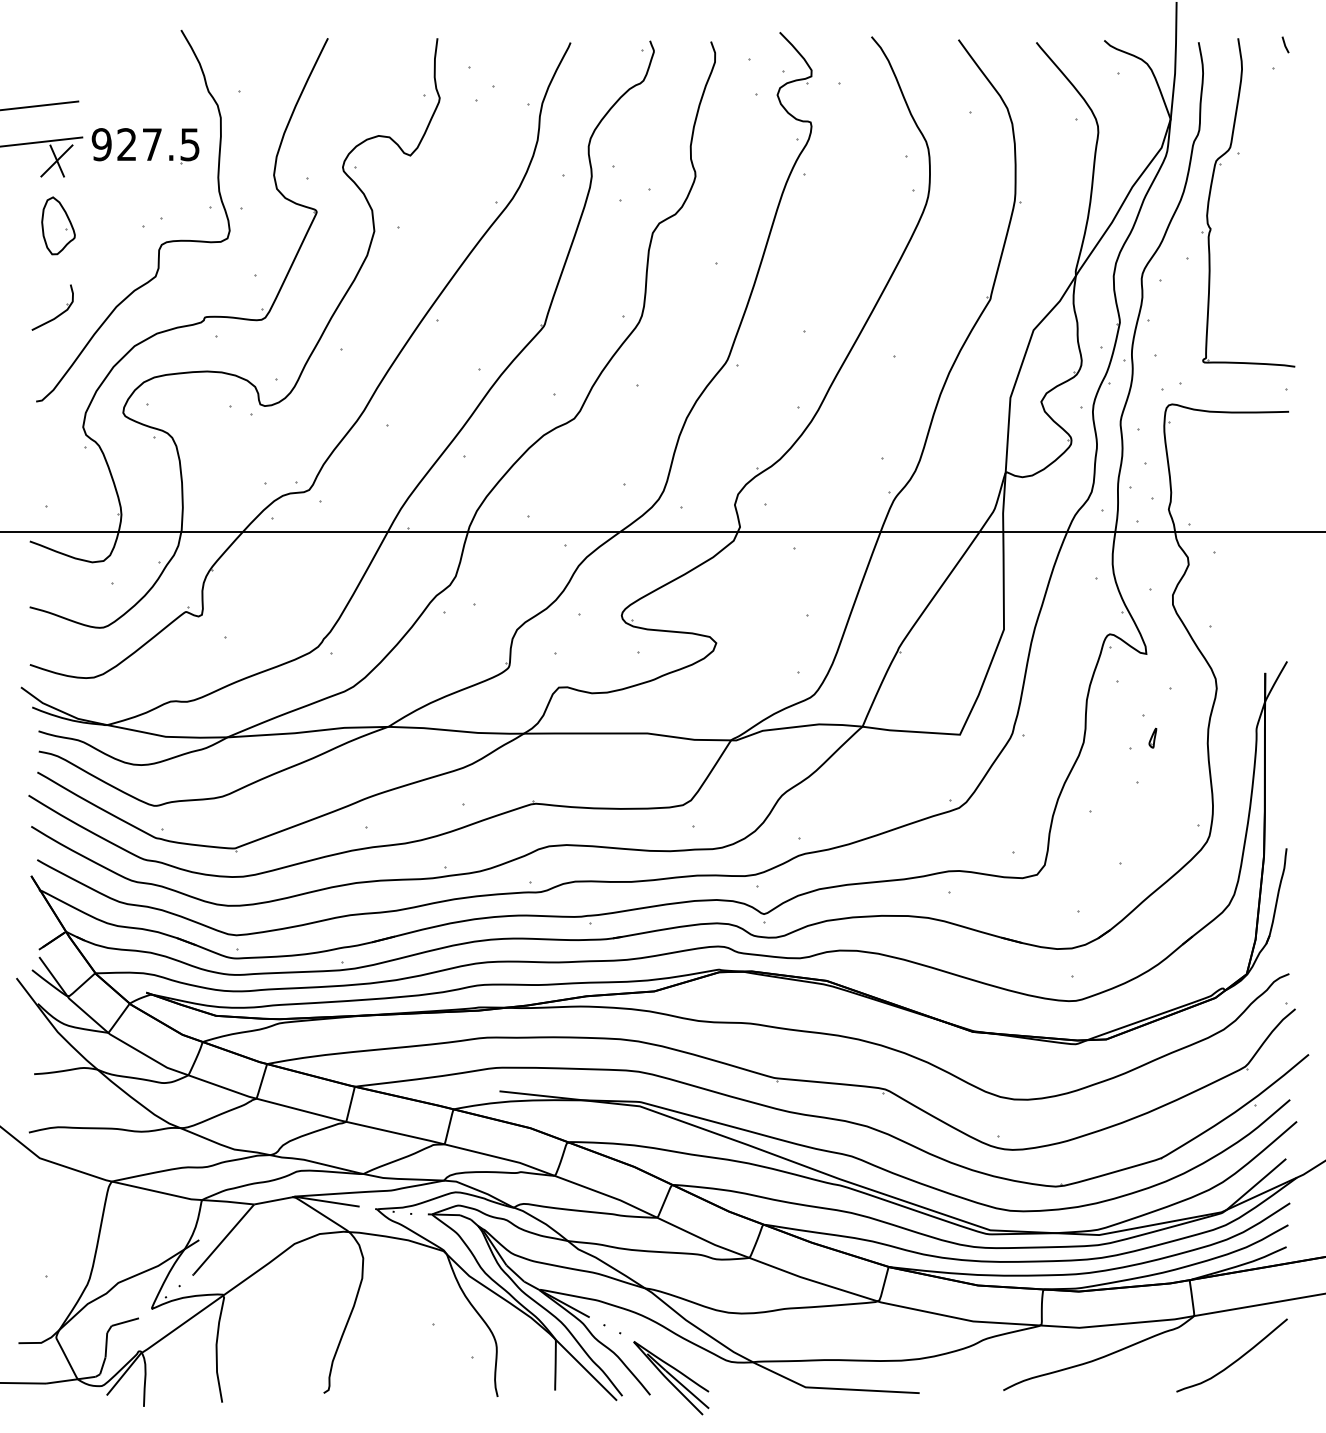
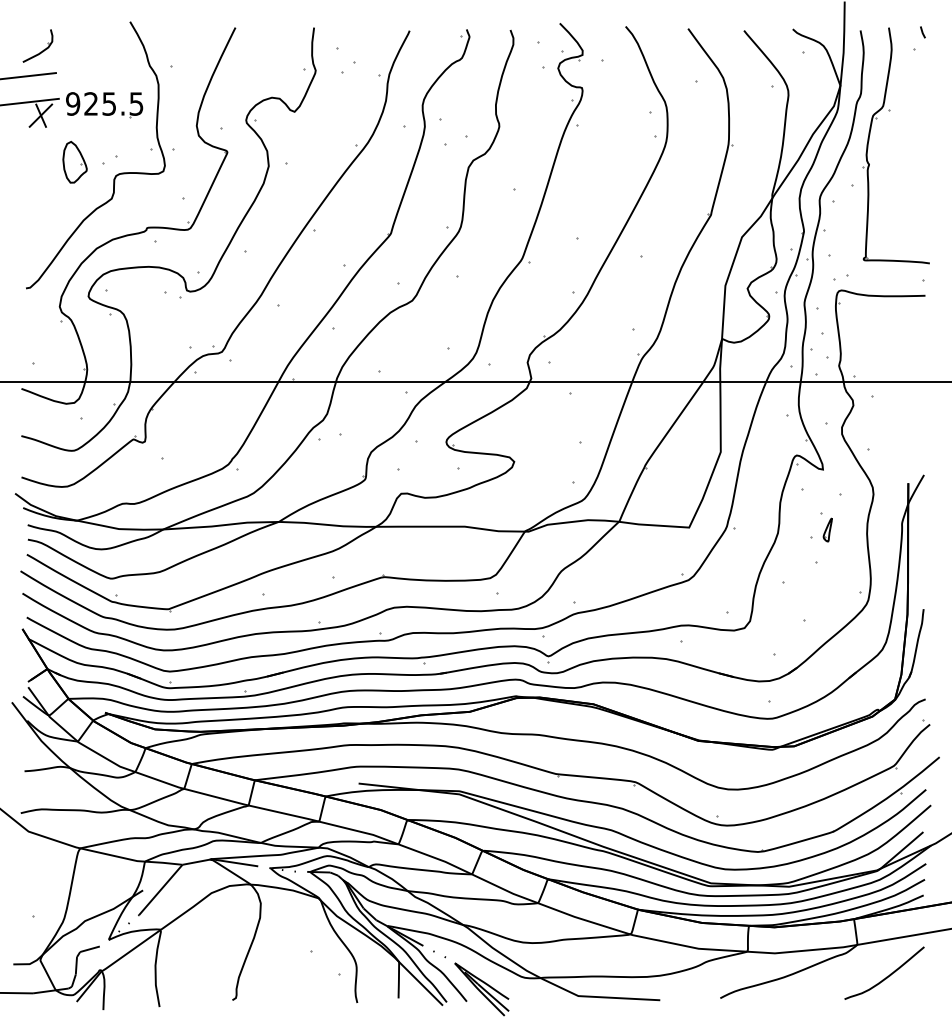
text: (151, 143) -> (108, 103), 927.5 -> 925.5
part: (57, 224) -> (74, 161), moved
part: (56, 315) -> (40, 51), moved
part: (1152, 737) -> (827, 529), size x1.67

